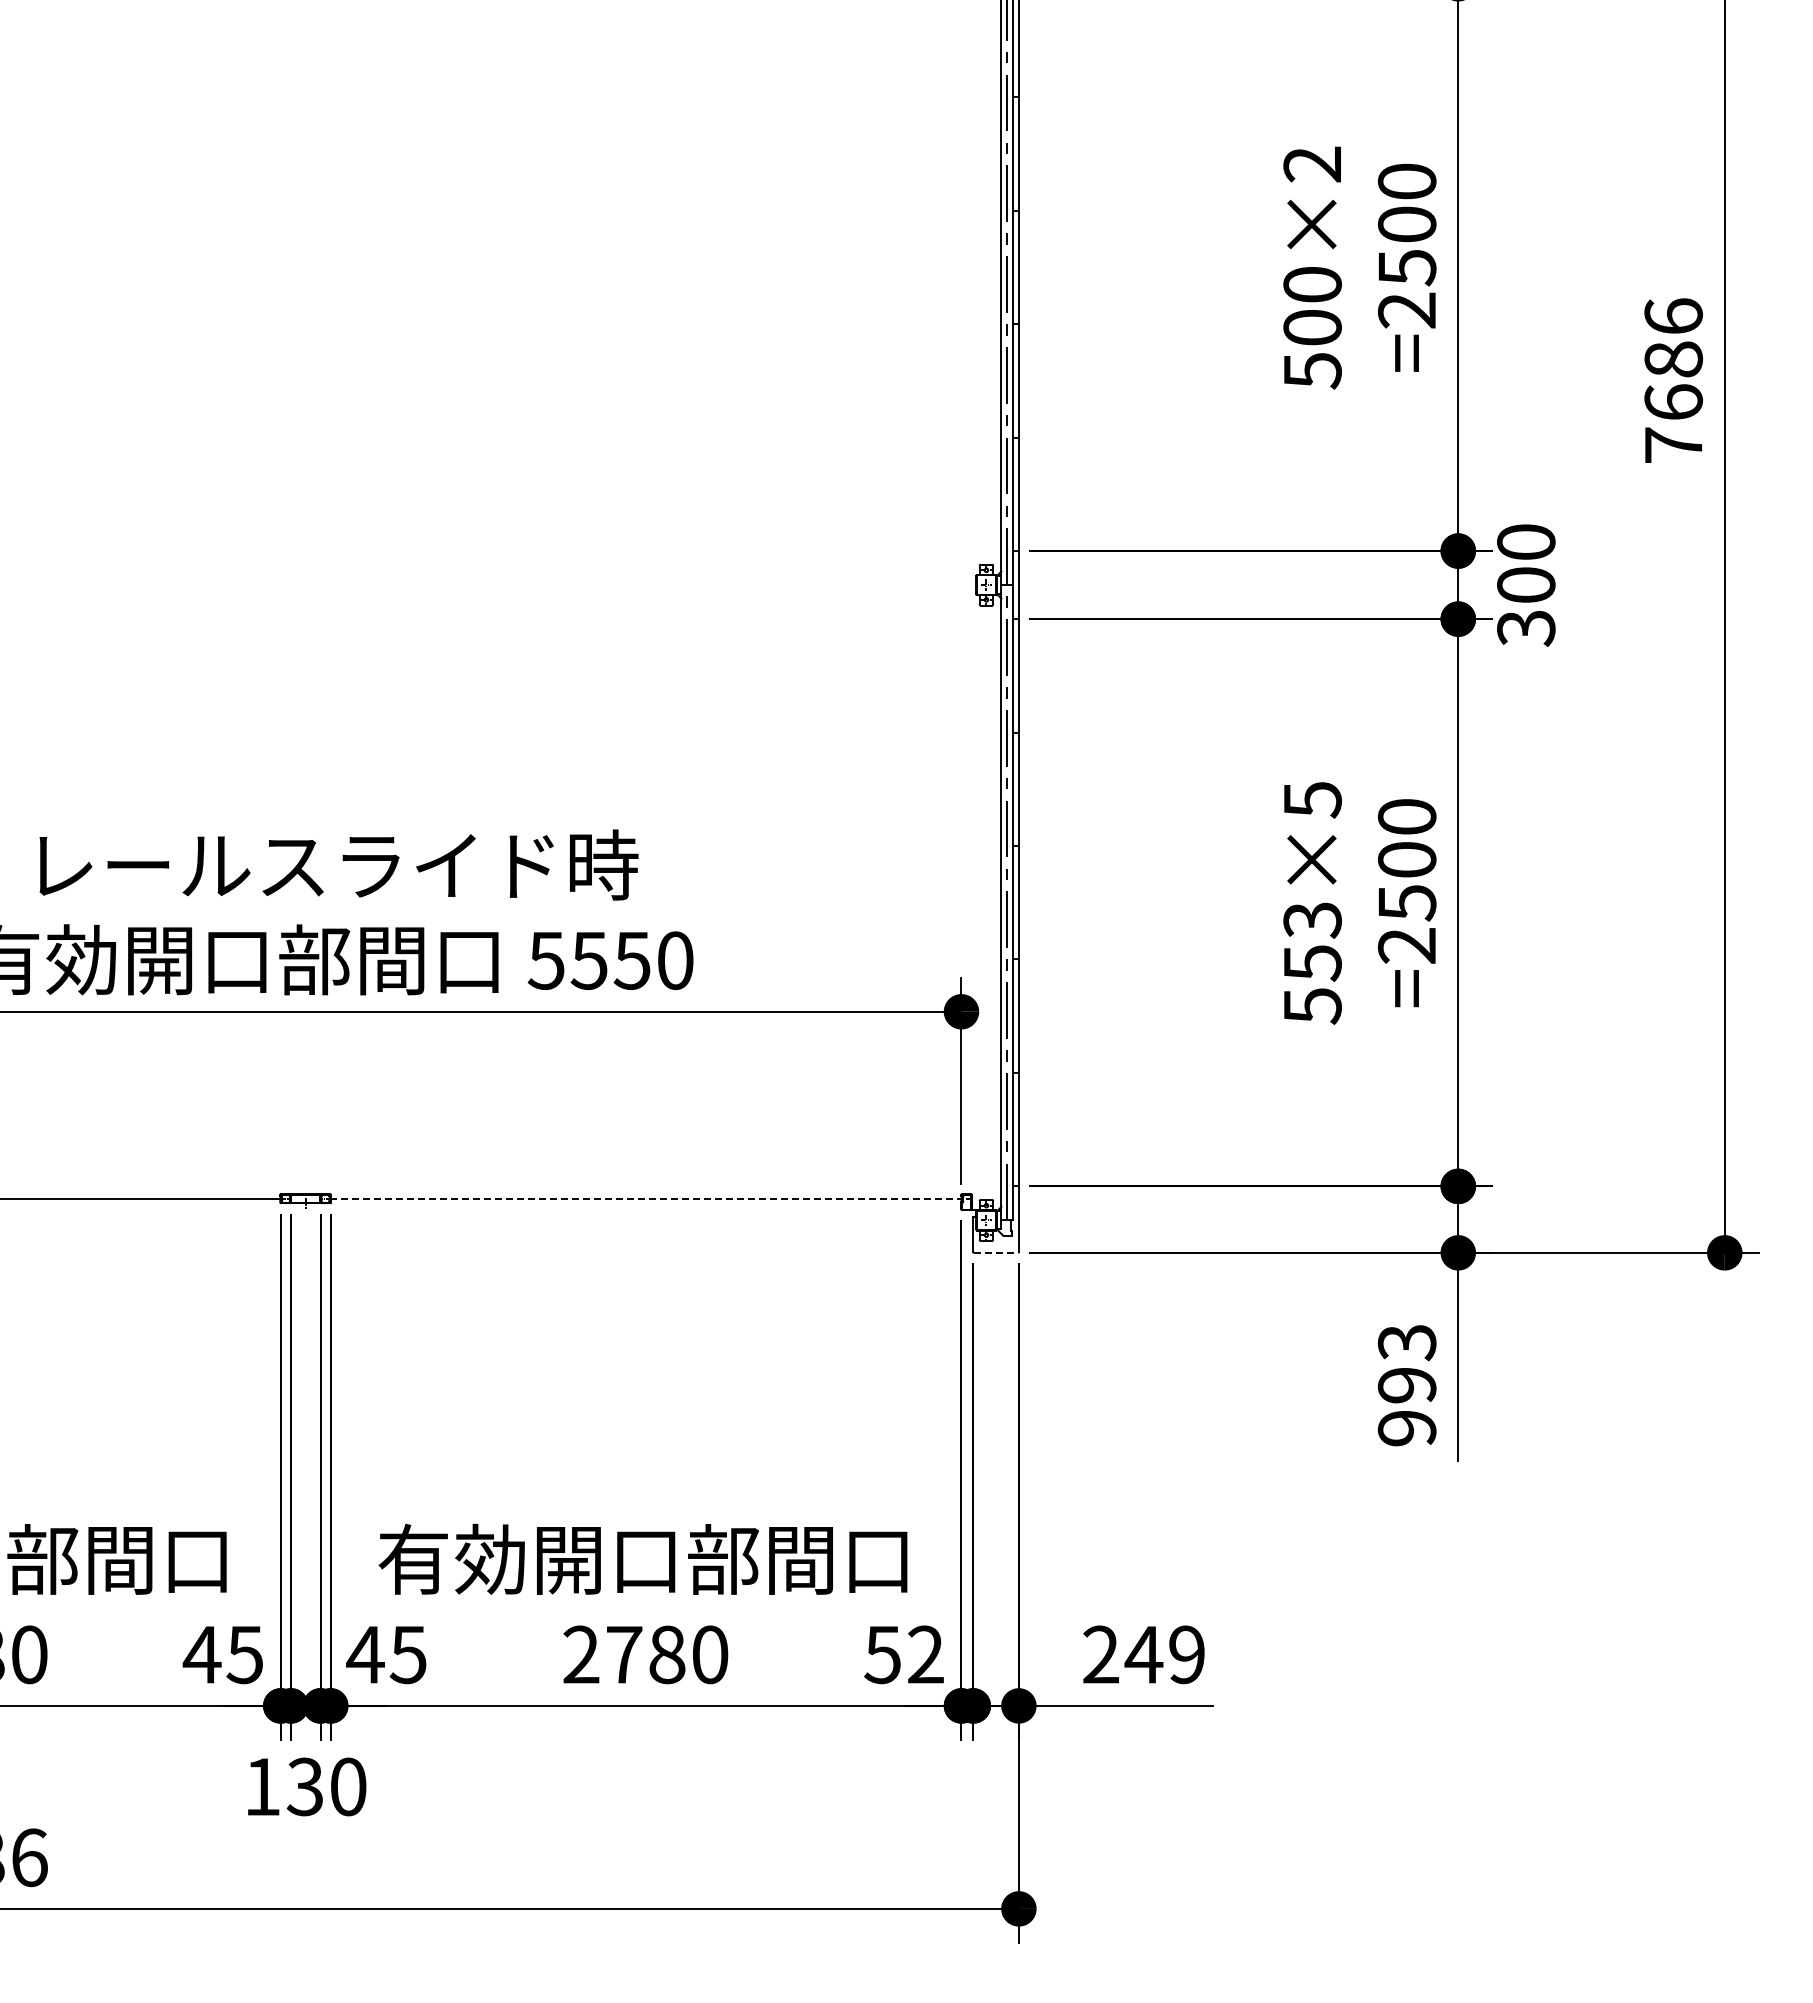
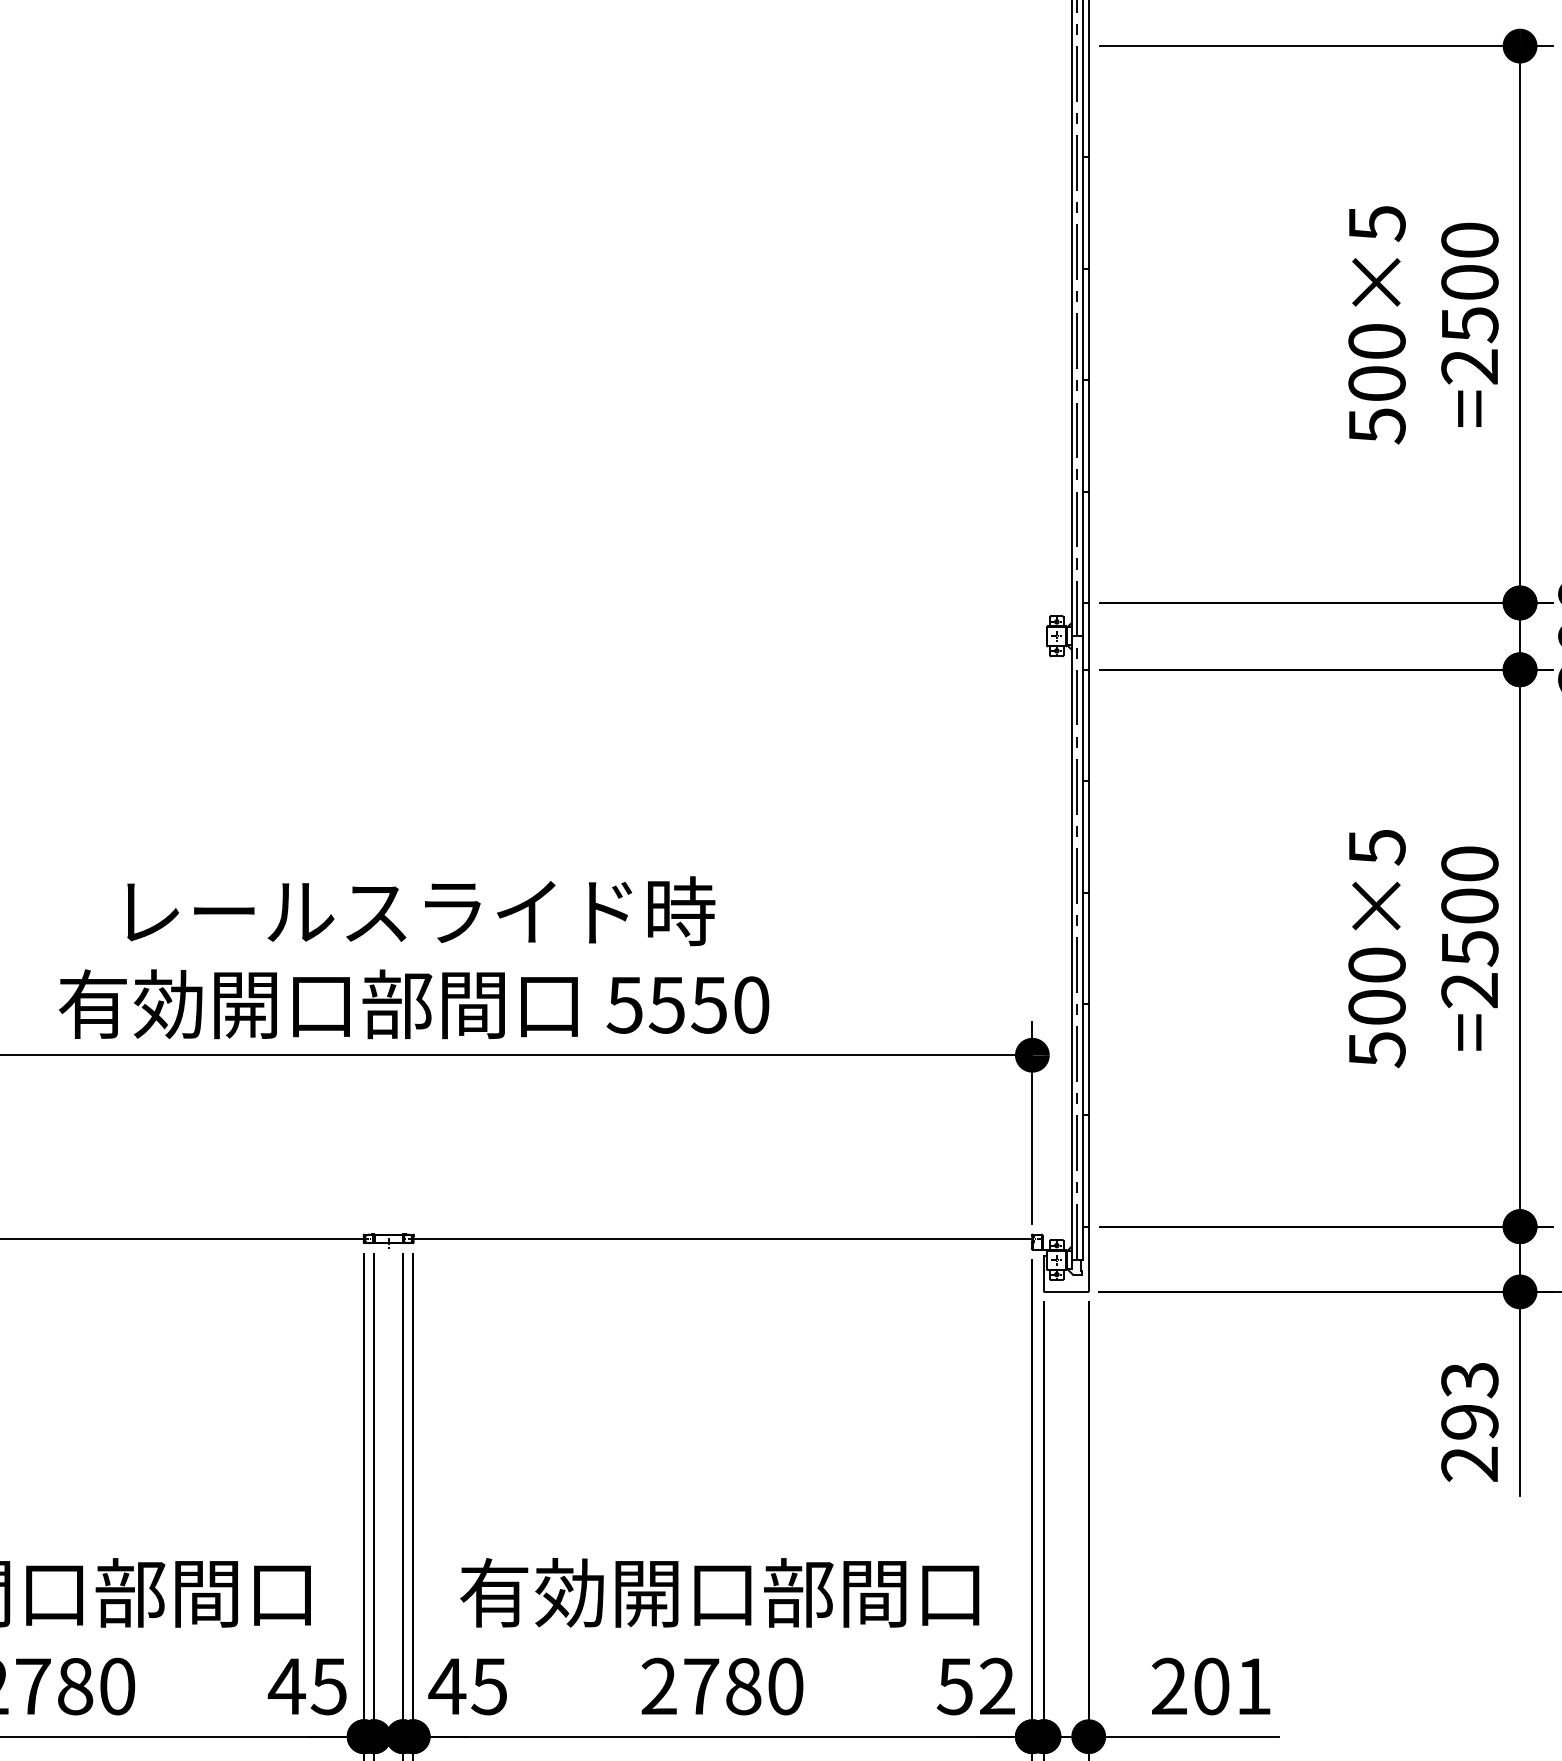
text: (1312, 164) -> (1376, 223), 500×2 -> 500×5
text: (1312, 942) -> (1376, 987), 553×5 -> 500×5
line: (646, 1198) -> (723, 1238), dashed -> solid
line: (996, 1252) -> (1066, 1291), dashed -> solid
text: (1407, 1428) -> (1470, 1464), 993 -> 293
text: (1164, 1654) -> (1231, 1686), 249 -> 201

